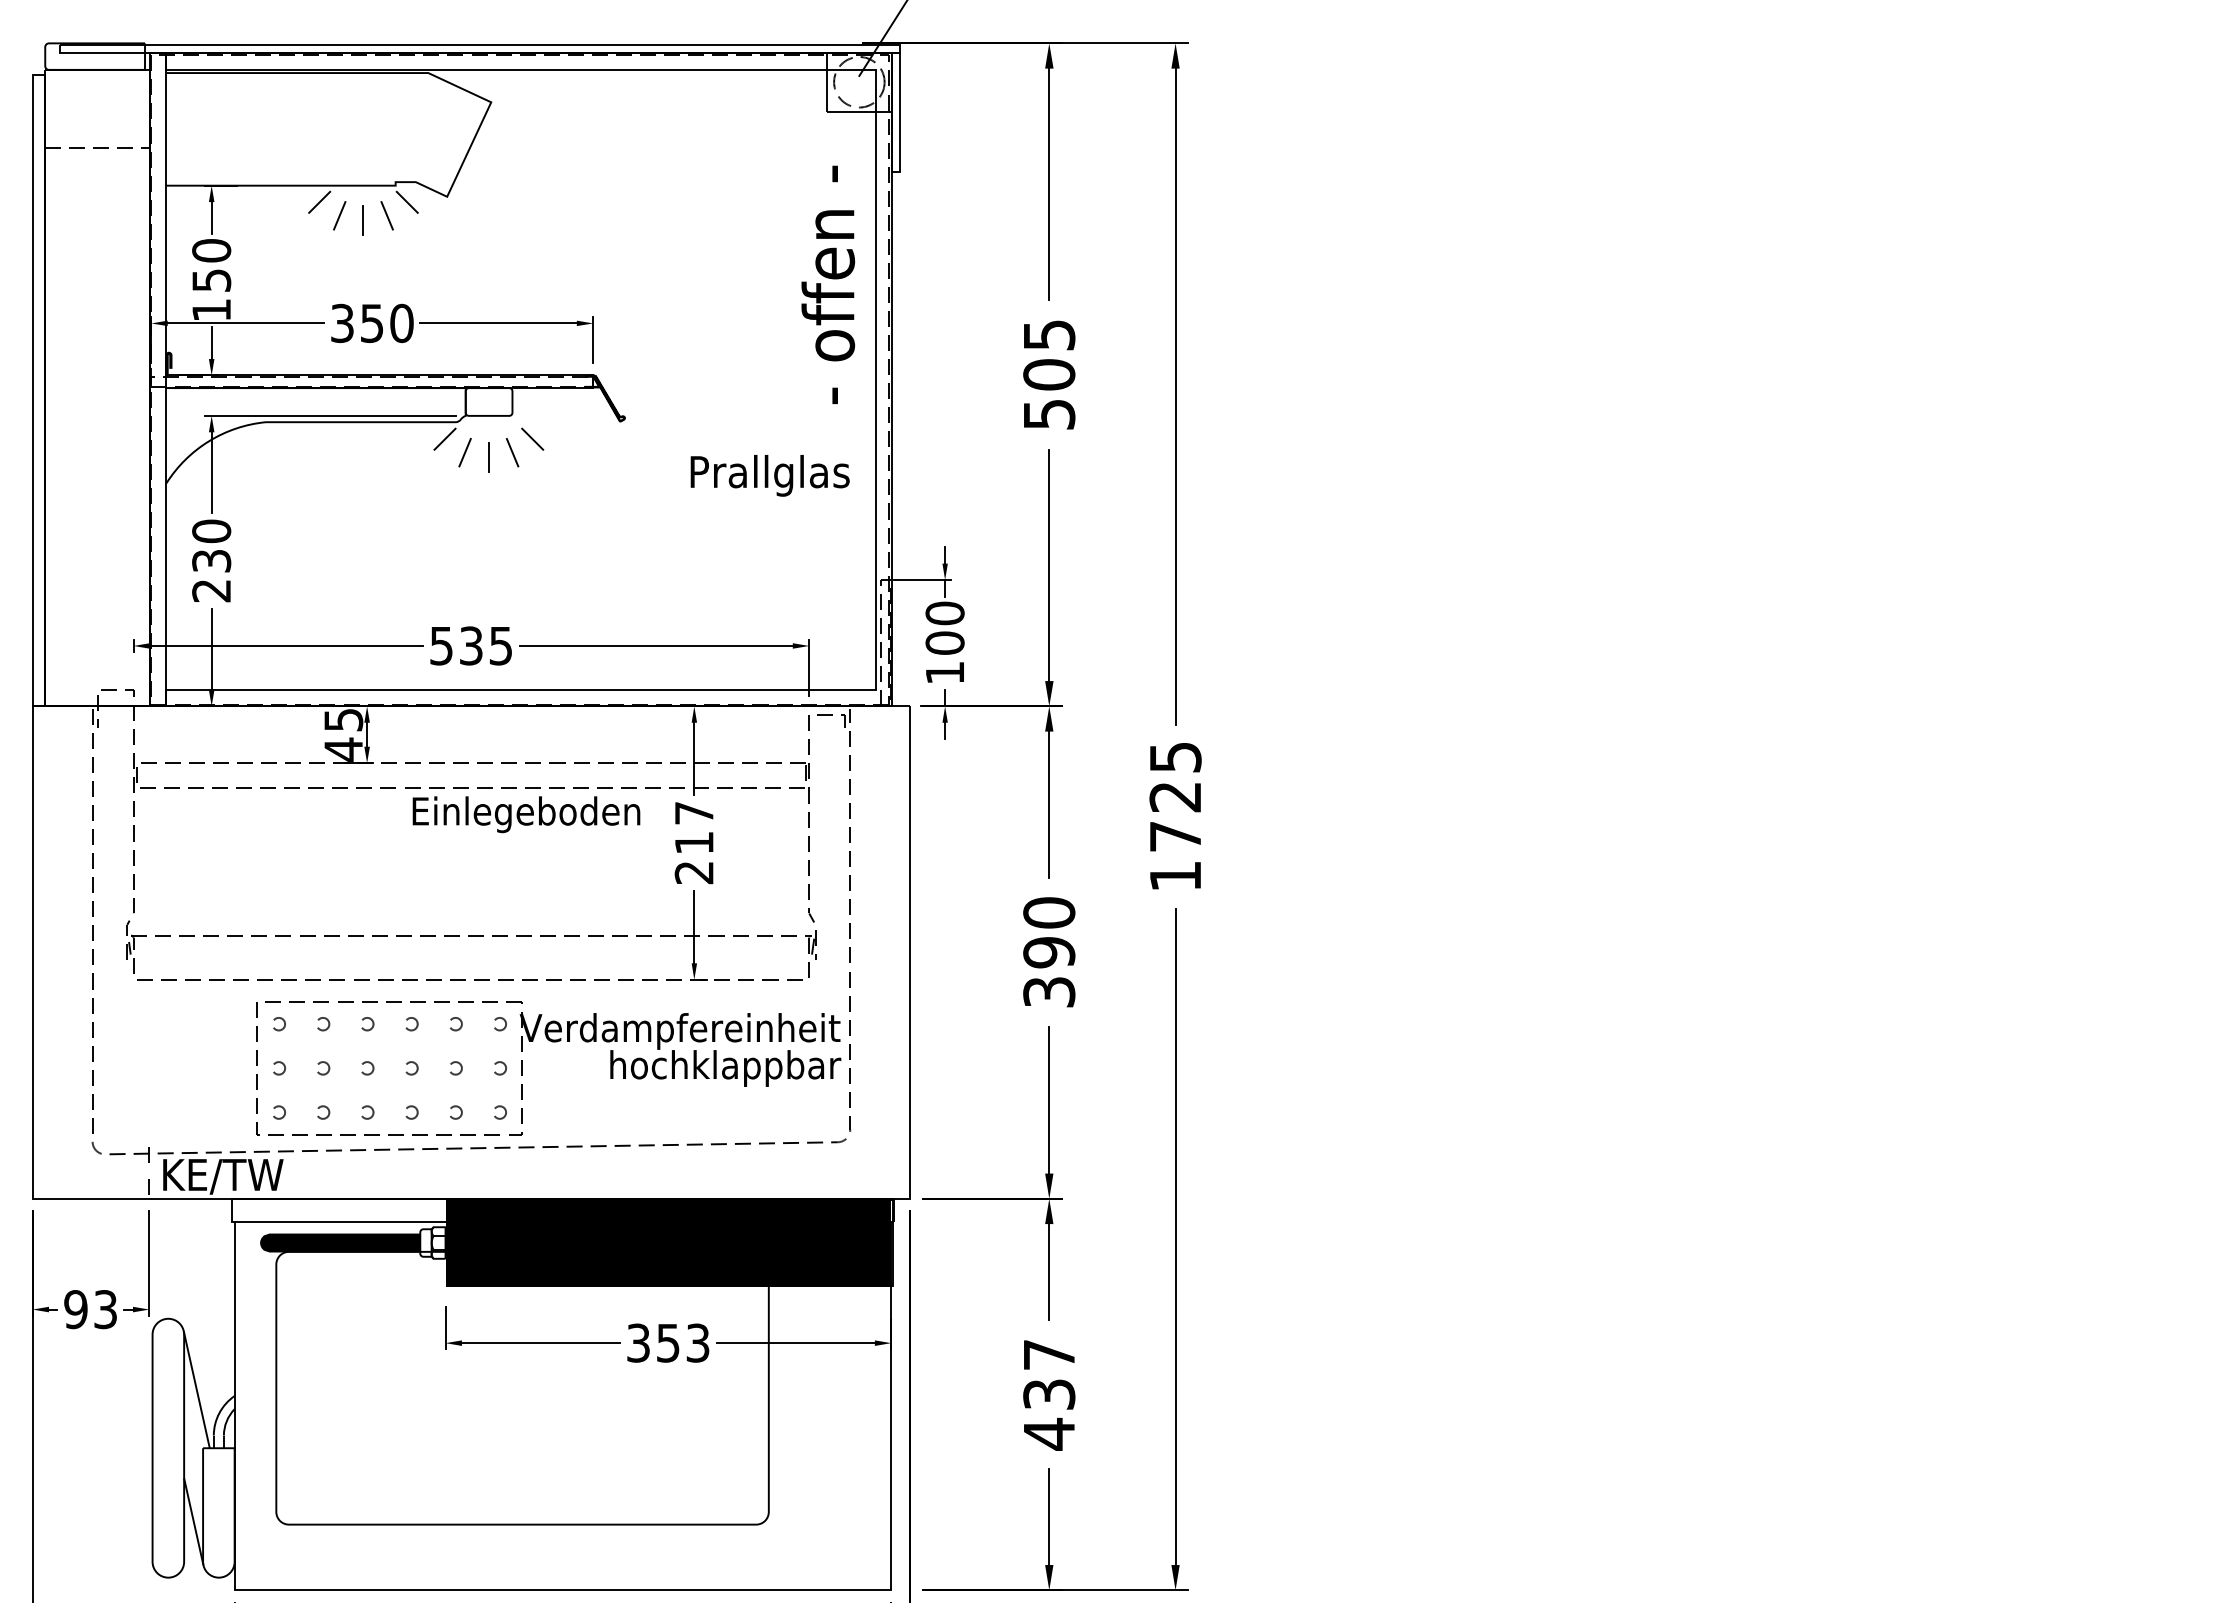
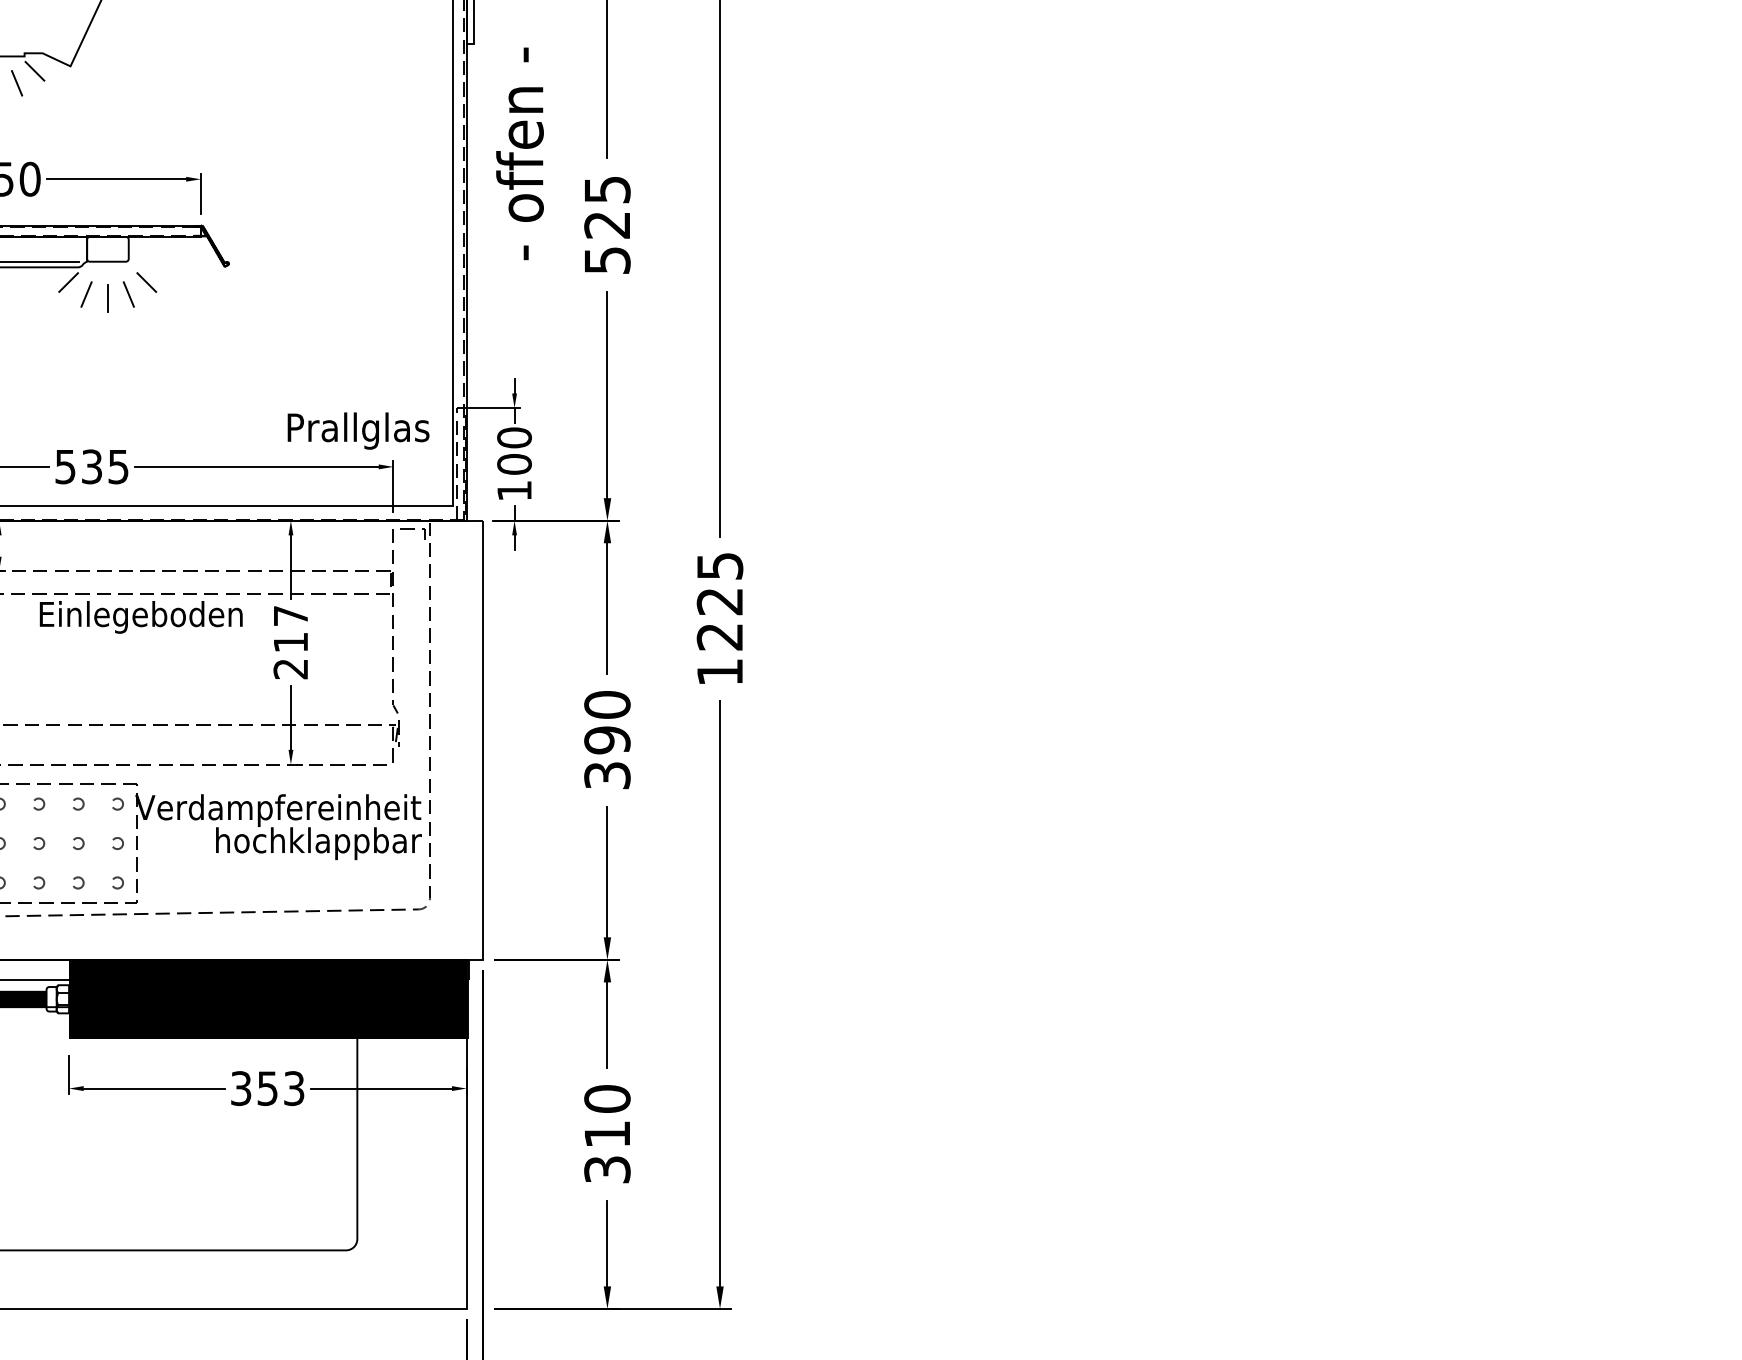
text: (828, 284) -> (520, 153), moved
text: (1049, 374) -> (607, 224), 505 -> 525
text: (769, 475) -> (357, 430), moved
text: (1174, 836) -> (719, 636), 1725 -> 1225
text: (1049, 1394) -> (607, 1134), 437 -> 310

